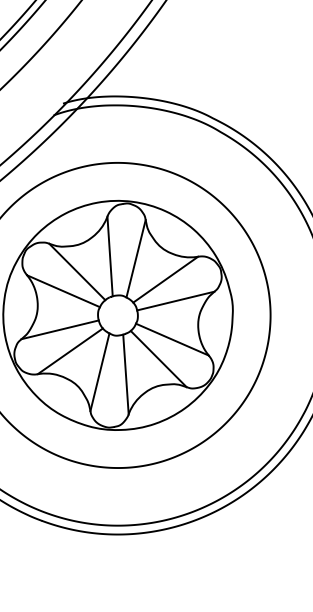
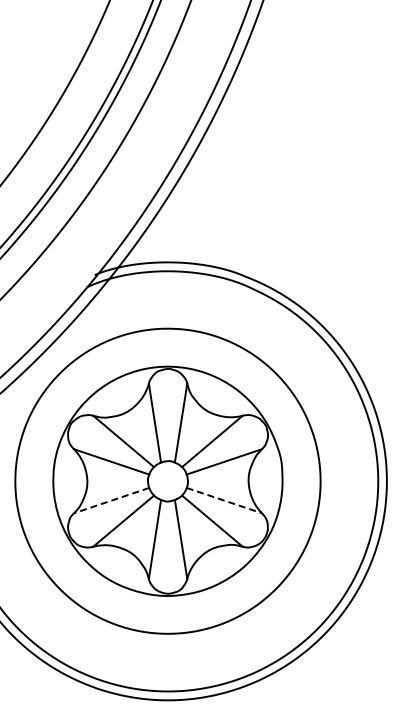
line: (60, 329) -> (111, 500), solid -> dashed
line: (172, 339) -> (224, 500), solid -> dashed

